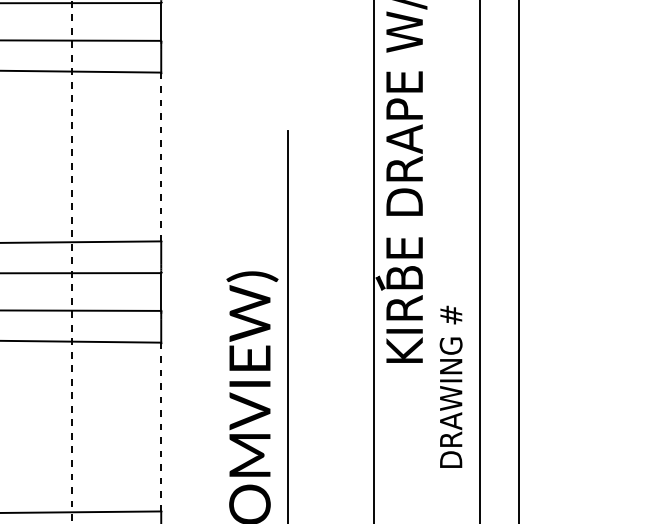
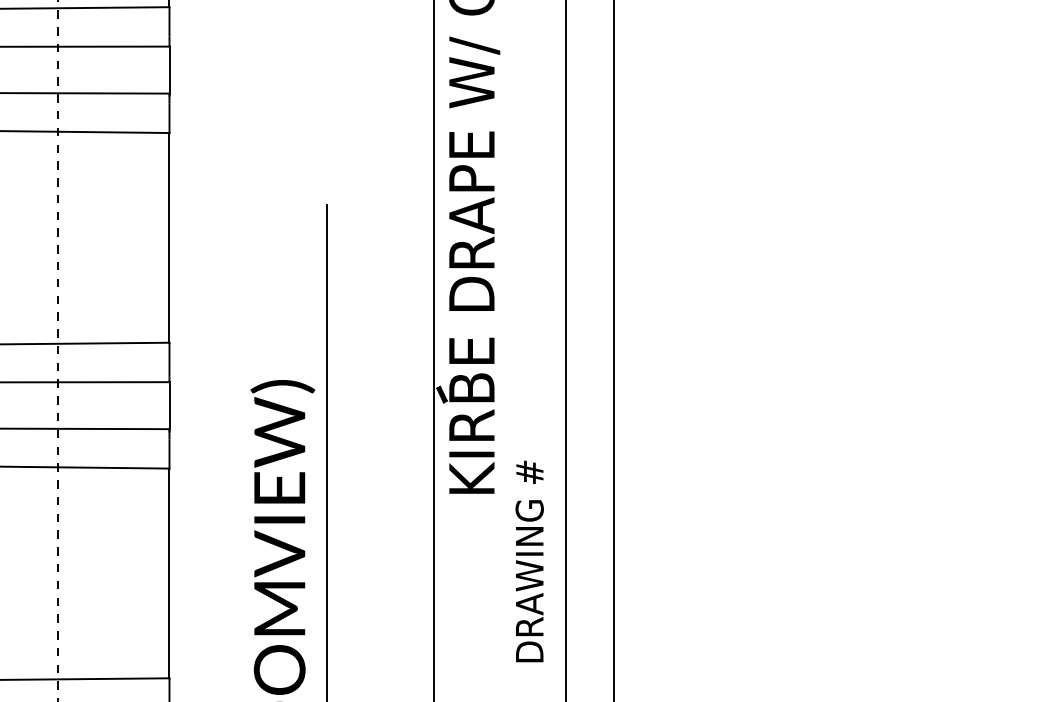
line: (161, 156) -> (169, 237), dashed -> solid
text: (450, 386) -> (529, 561), moved
line: (161, 427) -> (169, 573), dashed -> solid

